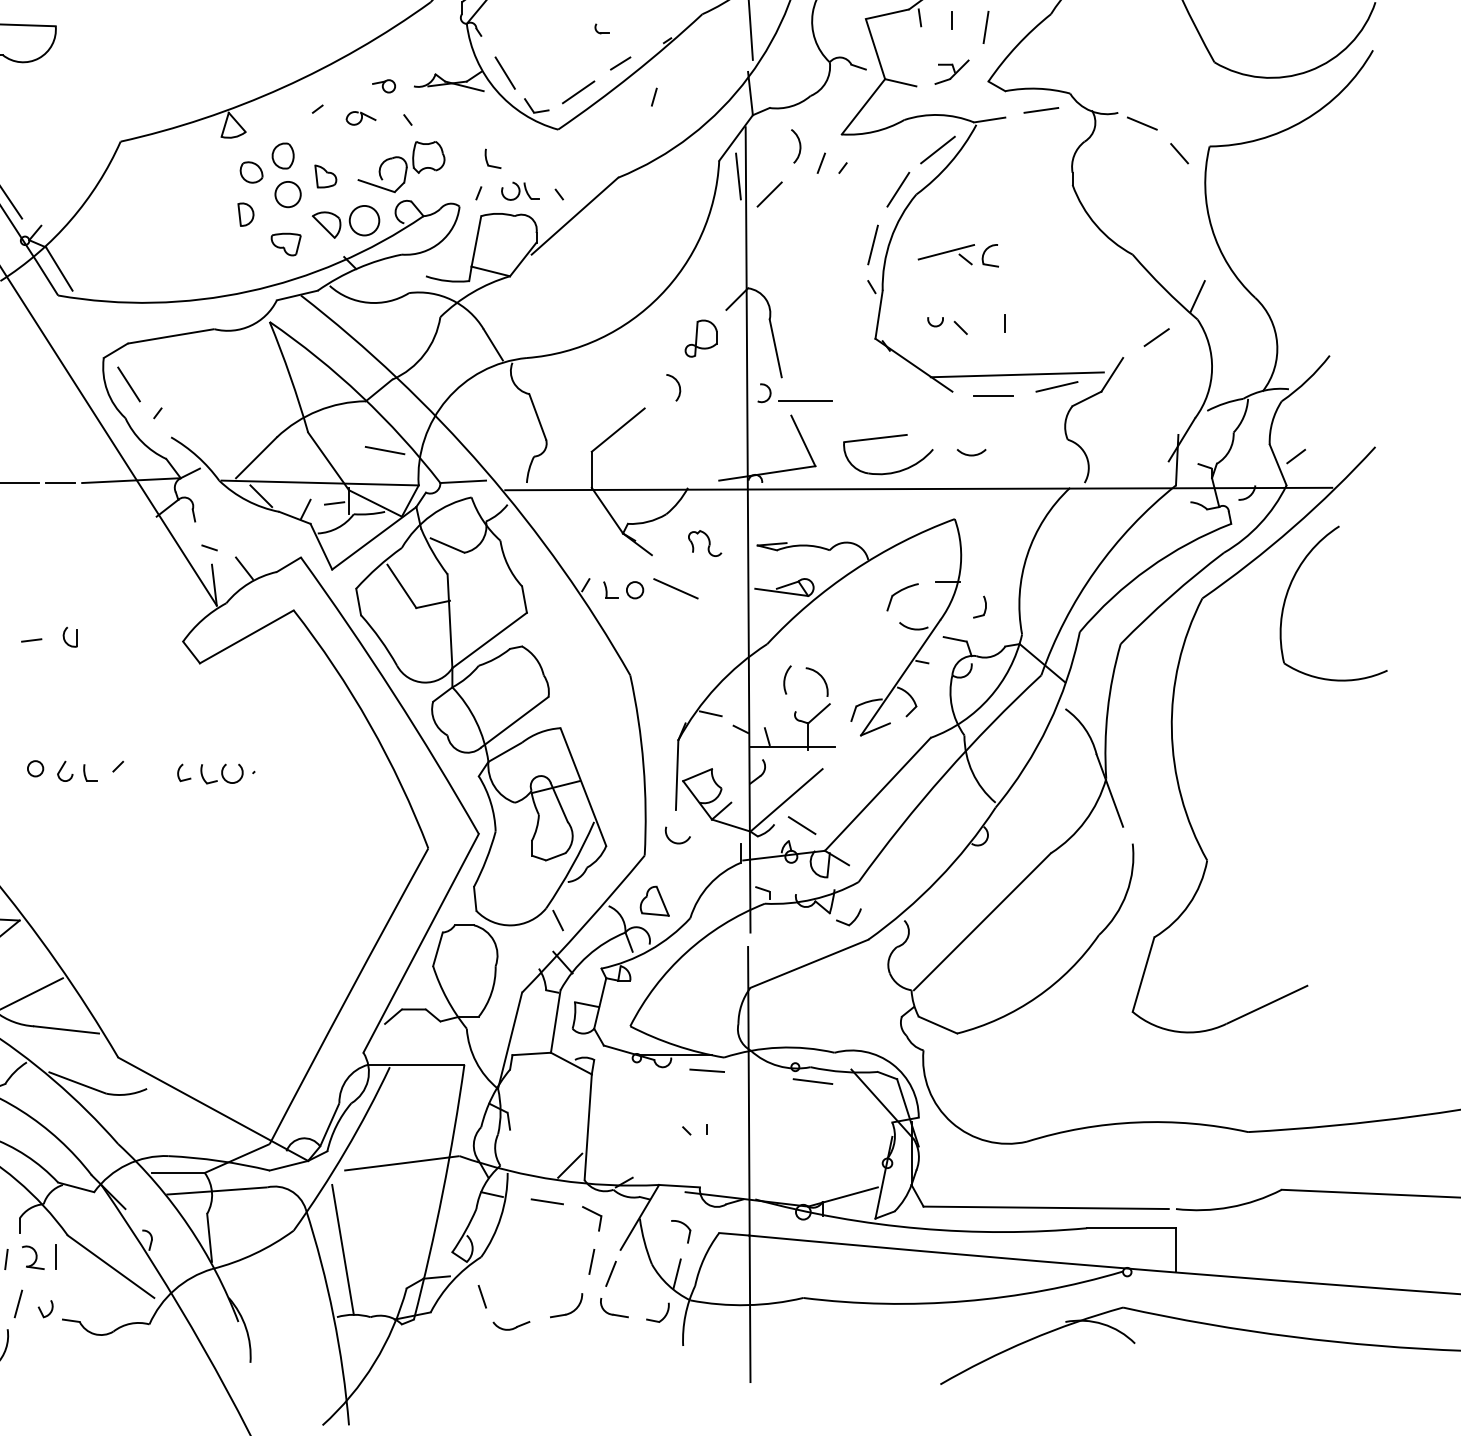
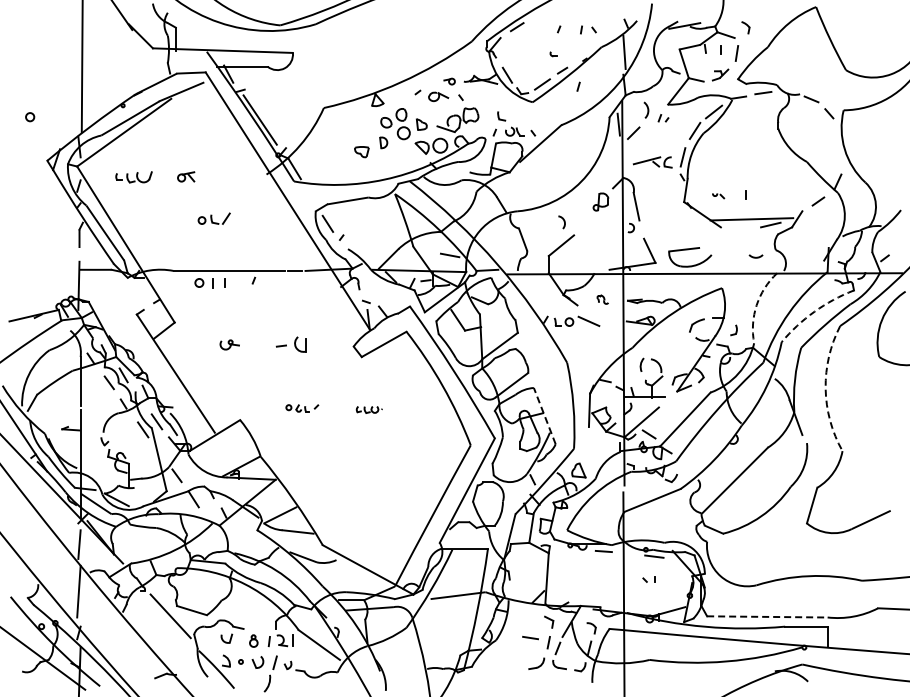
part: (360, 117) -> (438, 96), size x1.4
part: (832, 161) -> (663, 117), size x0.7
part: (285, 245) -> (361, 152), moved
part: (957, 255) -> (652, 162), moved
part: (947, 324) -> (718, 195), size x0.6
arc: (677, 385) -> (563, 221), moved
line: (993, 396) -> (740, 229), removed
line: (804, 400) -> (650, 231), removed
arc: (970, 452) -> (755, 256), moved
part: (704, 542) -> (602, 299), size x0.7
arc: (1026, 555) -> (756, 305), solid -> dashed
arc: (1148, 567) -> (814, 311), solid -> dashed
part: (69, 637) -> (299, 344), size x1.6
arc: (1171, 729) -> (825, 388), solid -> dashed
part: (73, 771) -> (301, 408), size x0.7
part: (216, 773) -> (369, 409), size x0.7
line: (582, 785) -> (544, 415), solid -> dashed
arc: (675, 840) -> (588, 441), removed
part: (693, 1129) -> (648, 579), moved
line: (547, 1202) -> (530, 638), moved
line: (1045, 1206) -> (765, 616), solid -> dashed
line: (341, 1248) -> (429, 636), removed
part: (488, 1307) -> (499, 664), removed

